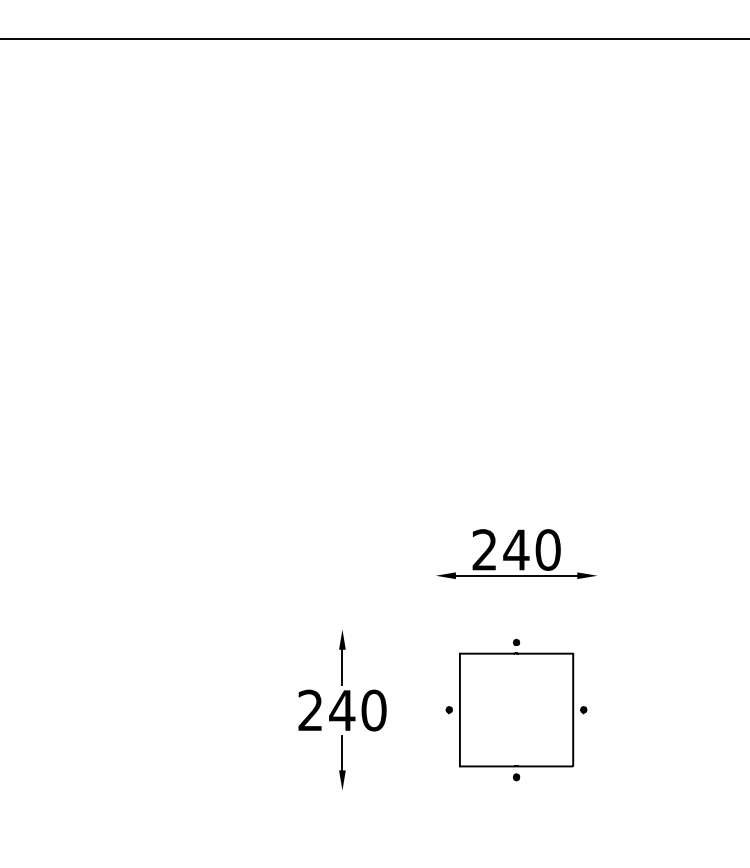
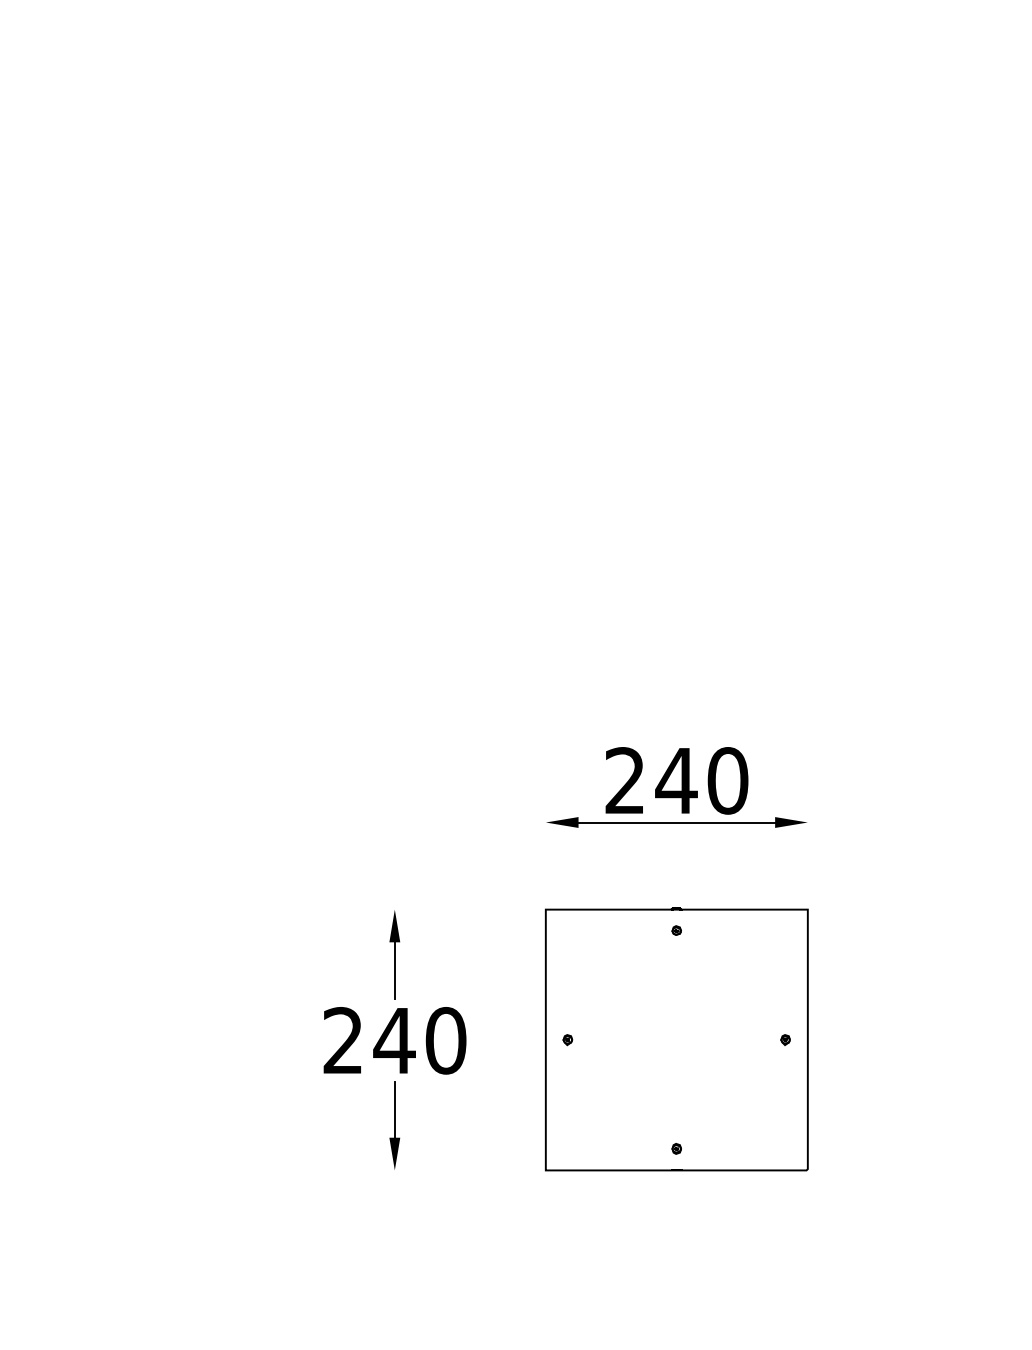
part: (516, 709) -> (676, 1039), size x1.43

